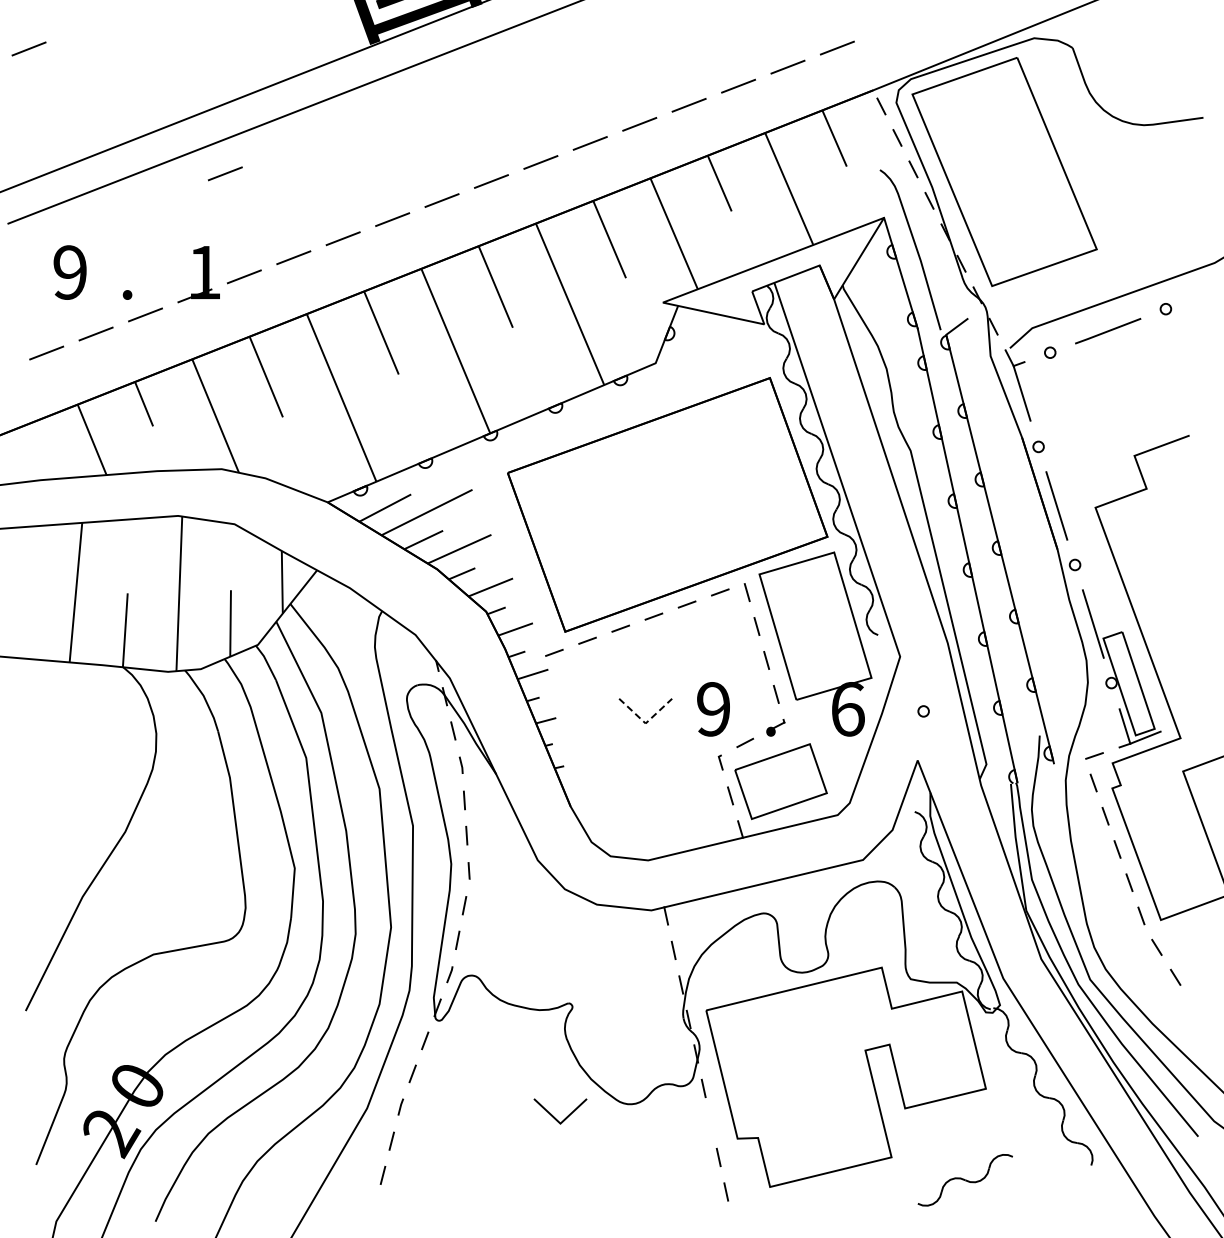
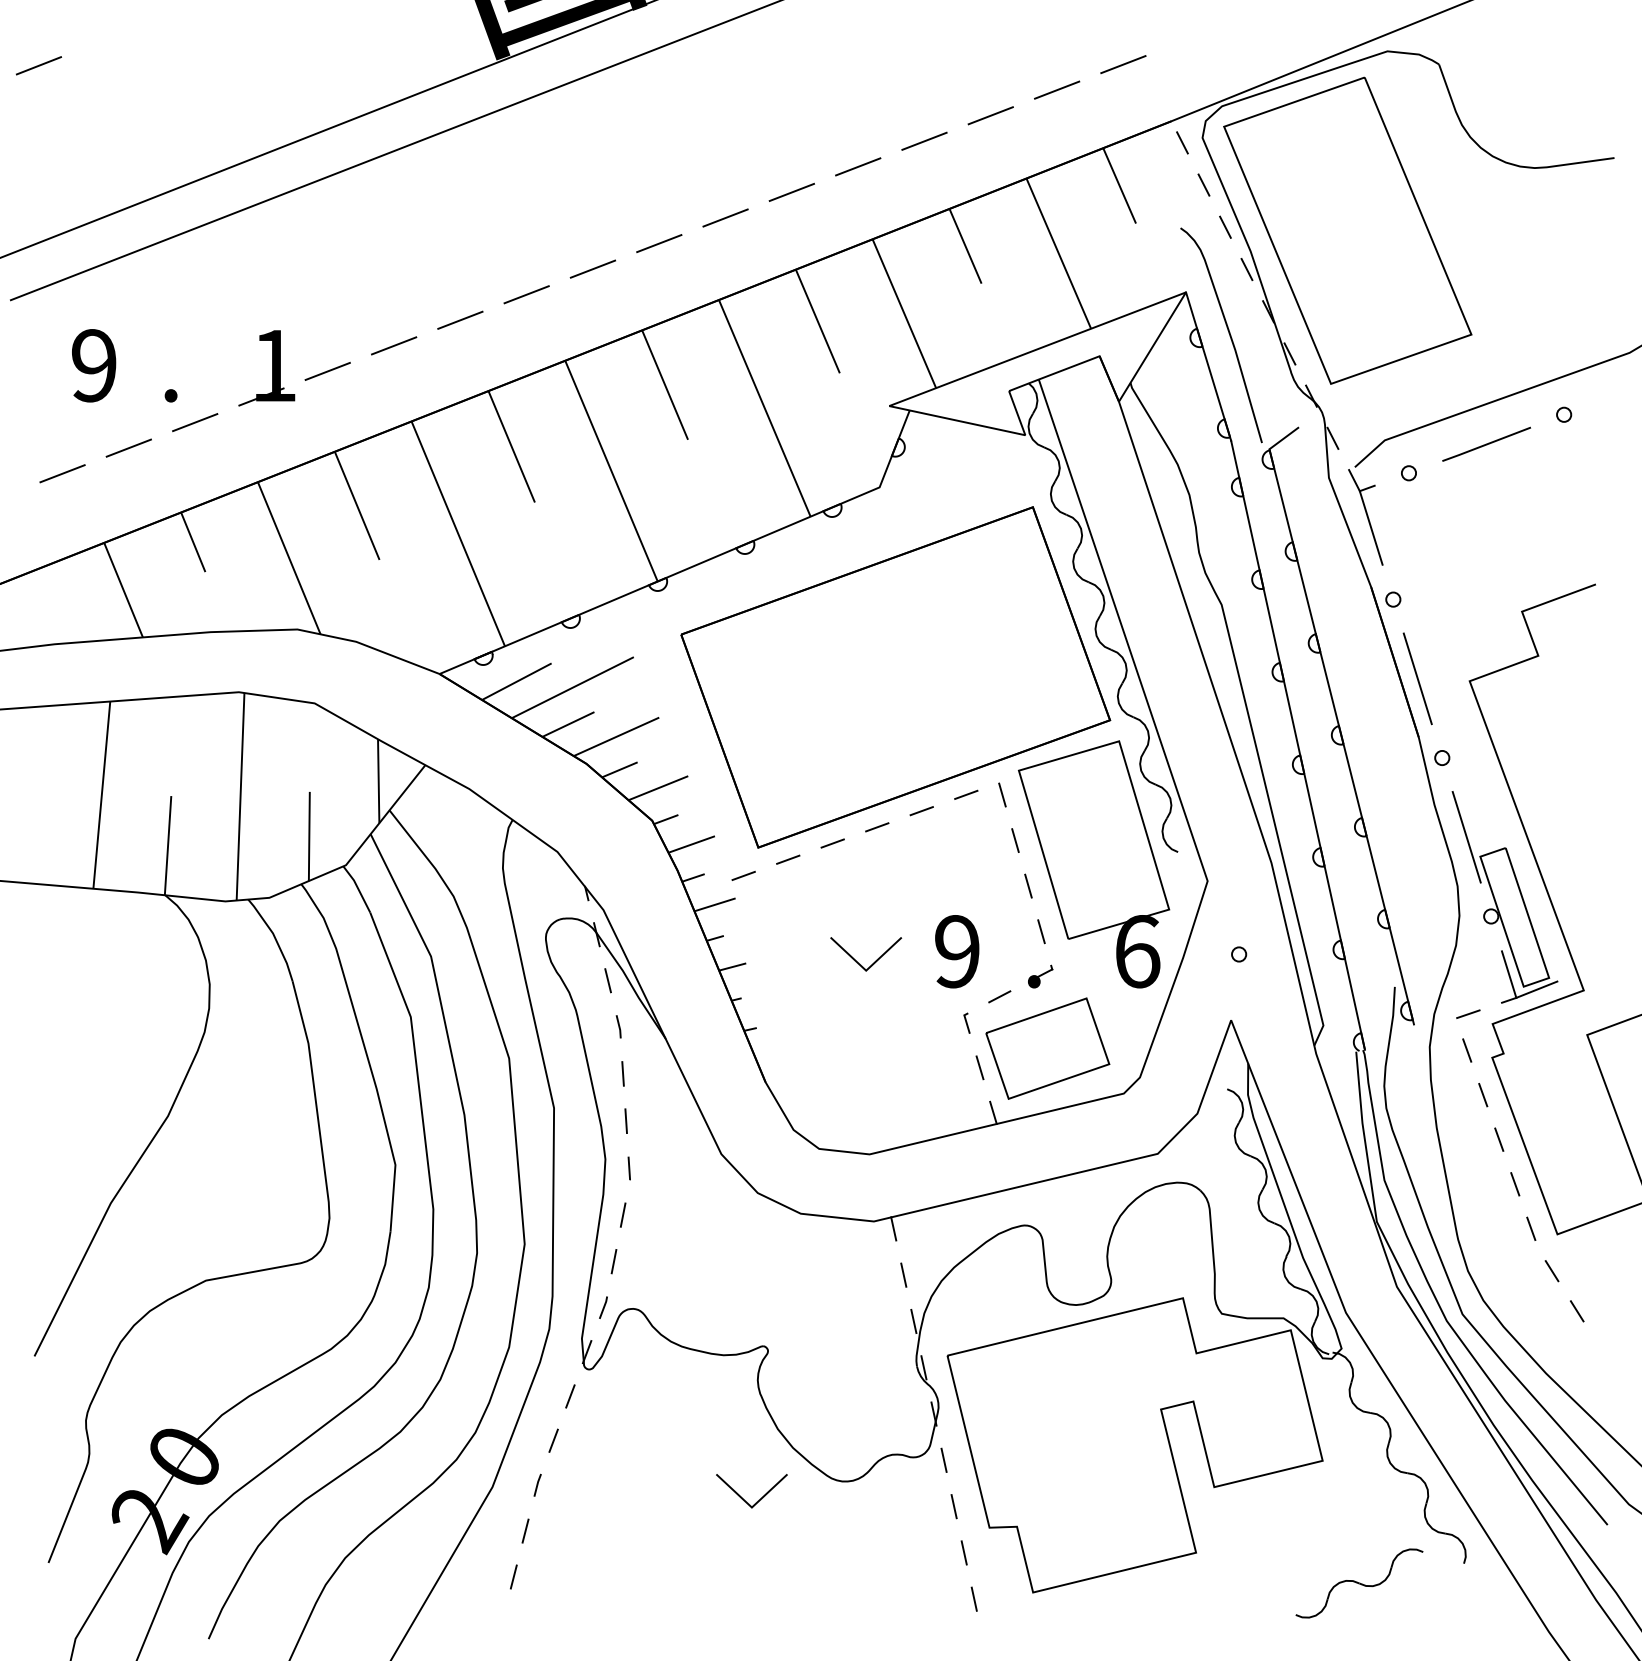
line: (224, 173) -> (301, 232), removed
line: (645, 723) -> (865, 970), dashed -> solid
line: (710, 1122) -> (953, 1505), added
part: (964, 1180) -> (1358, 1583), moved

